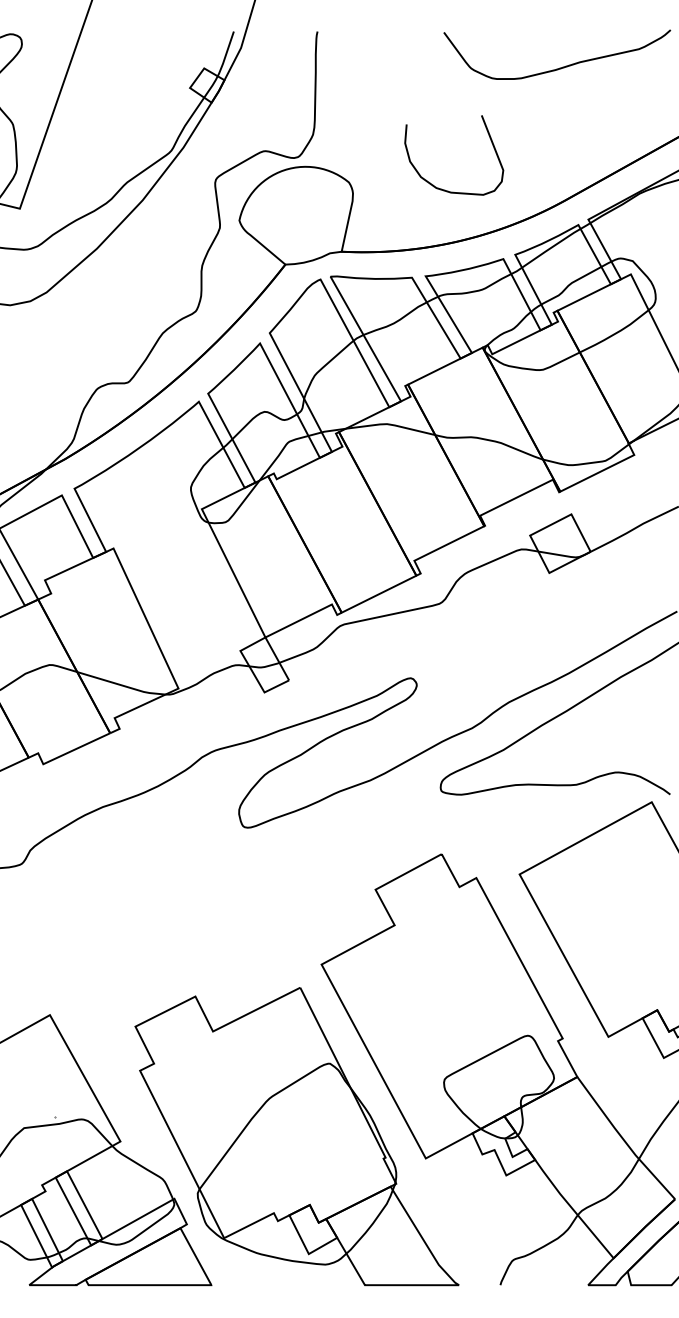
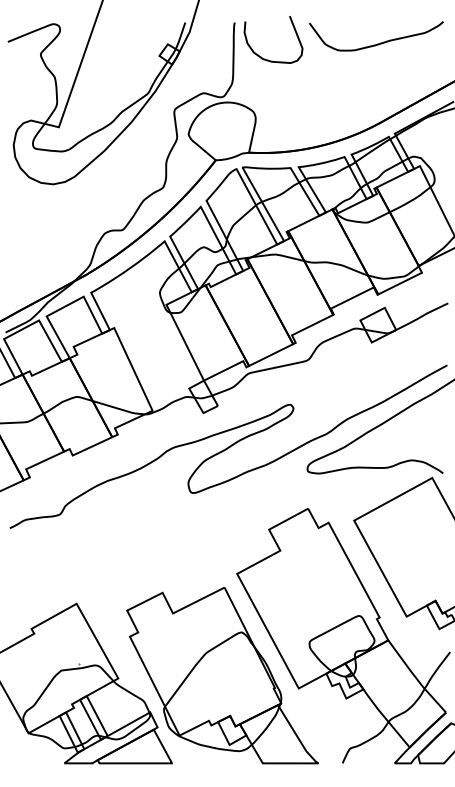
curve: (440, 187) -> (265, 58), moved

